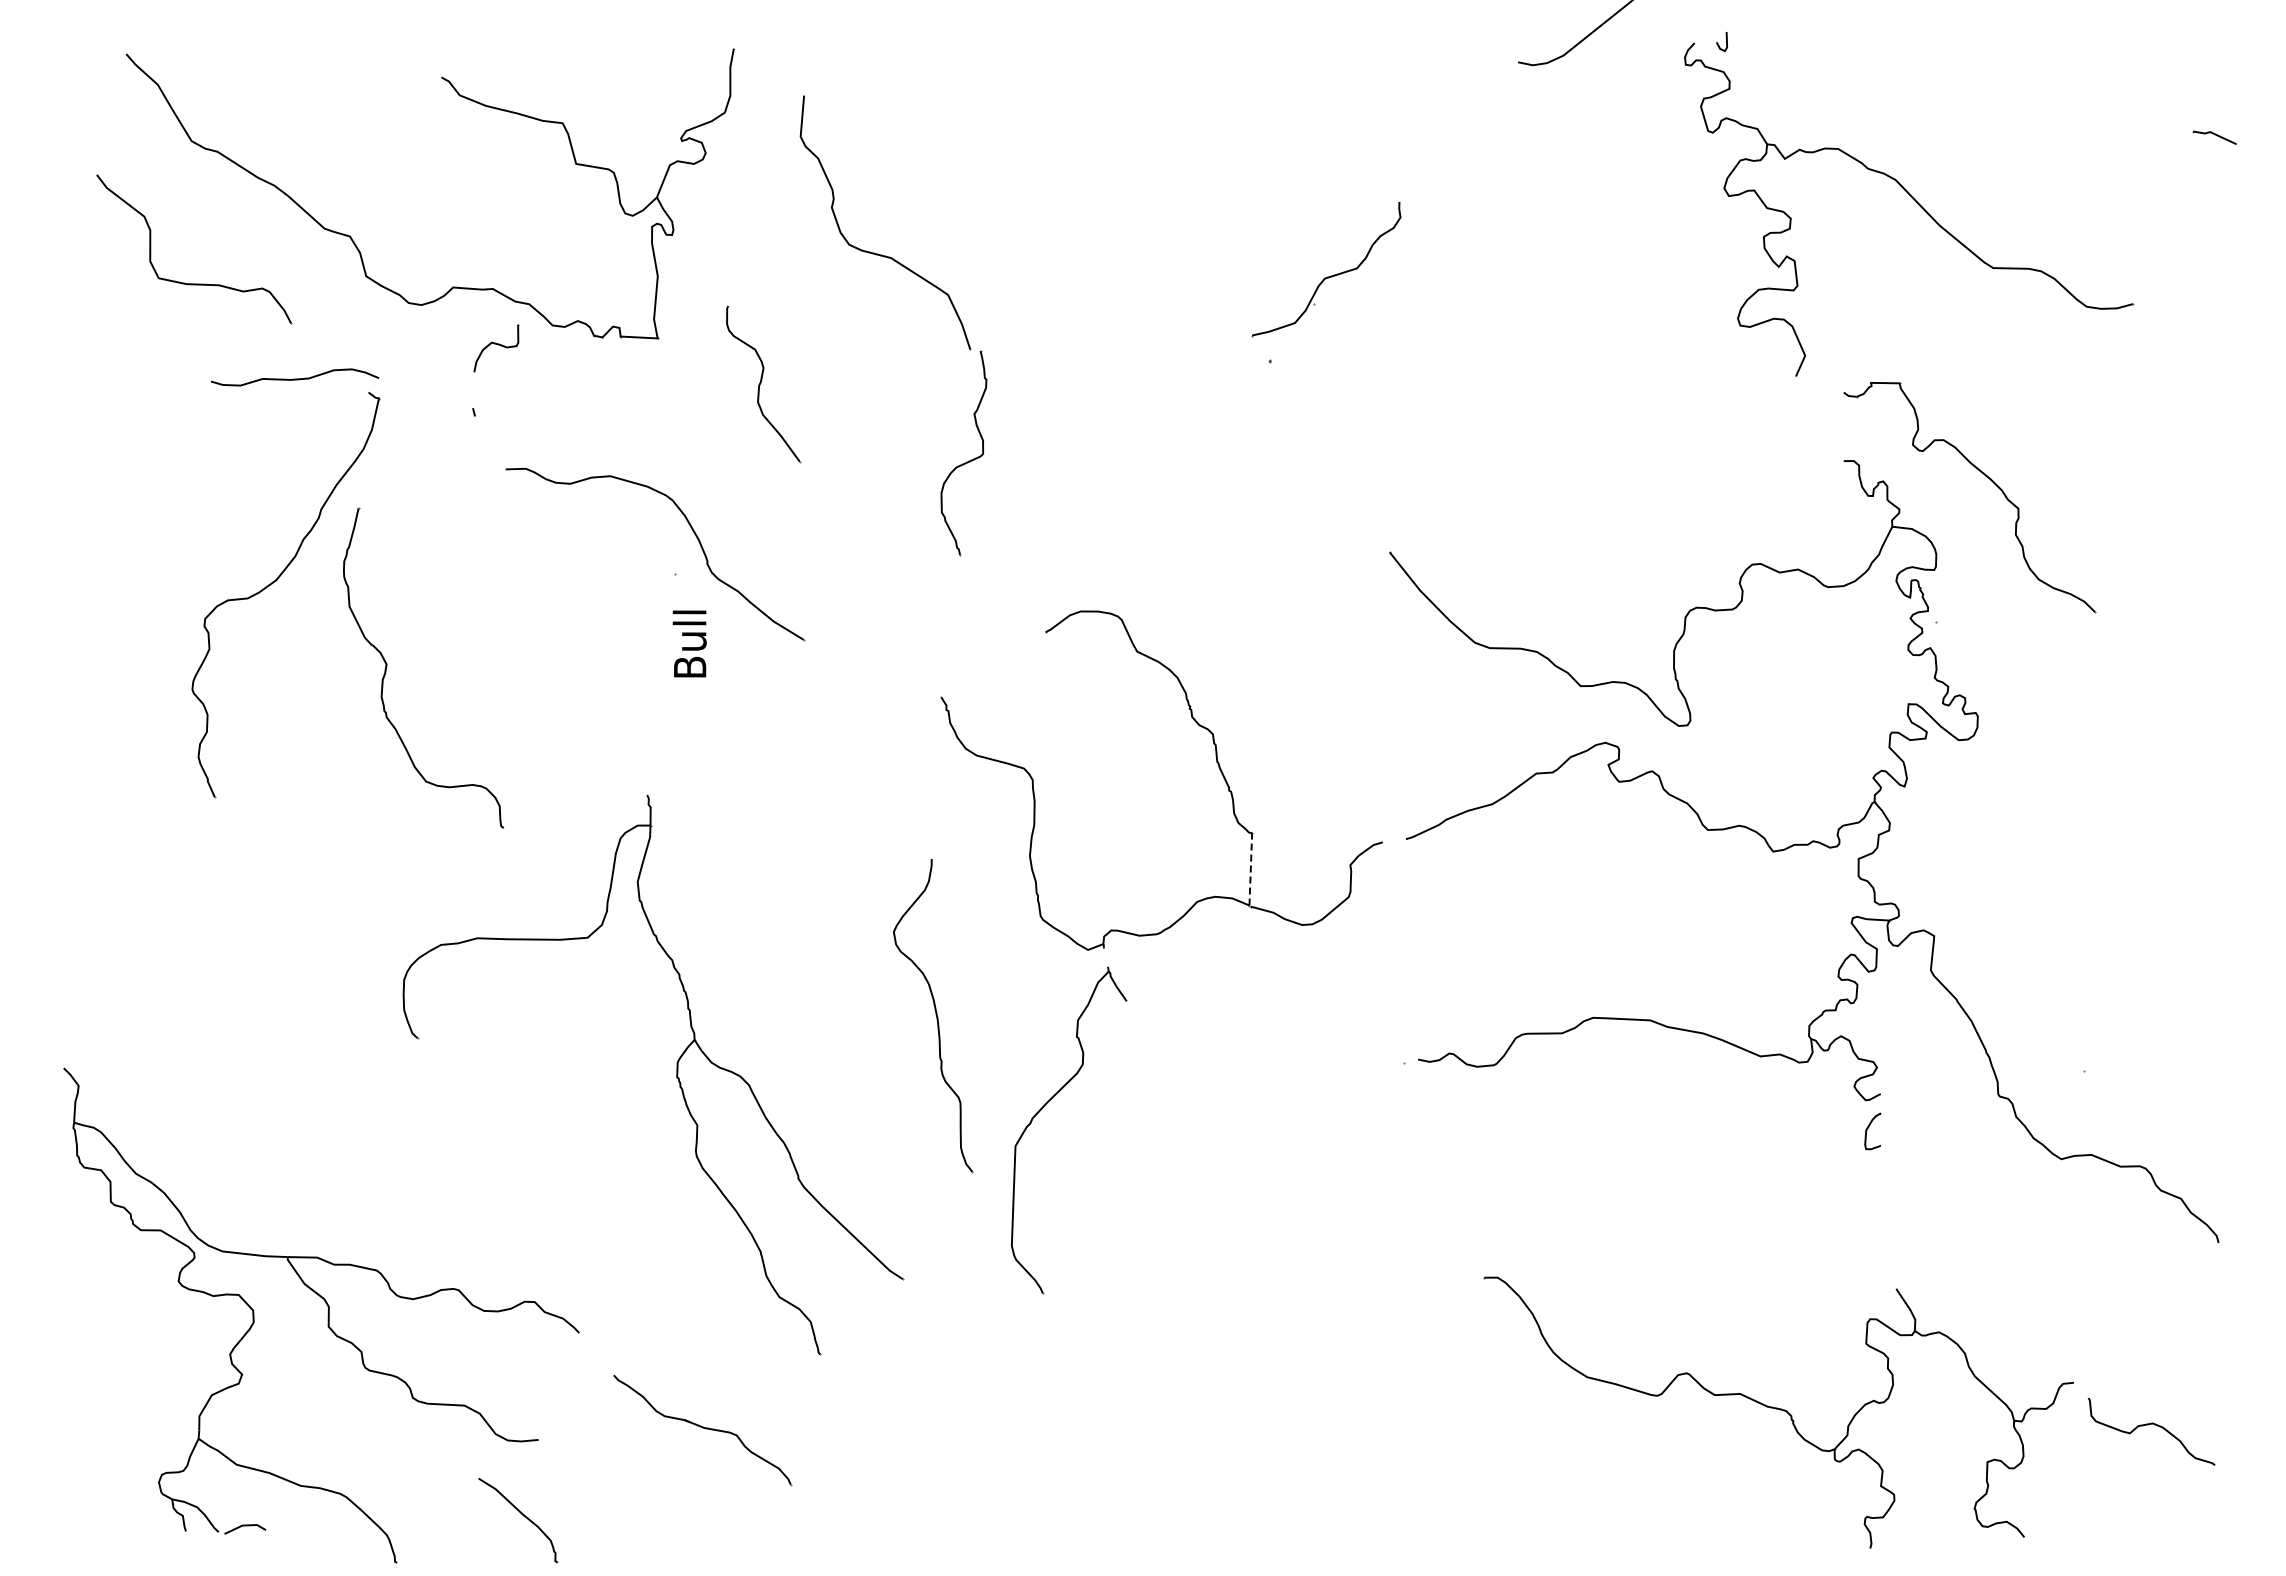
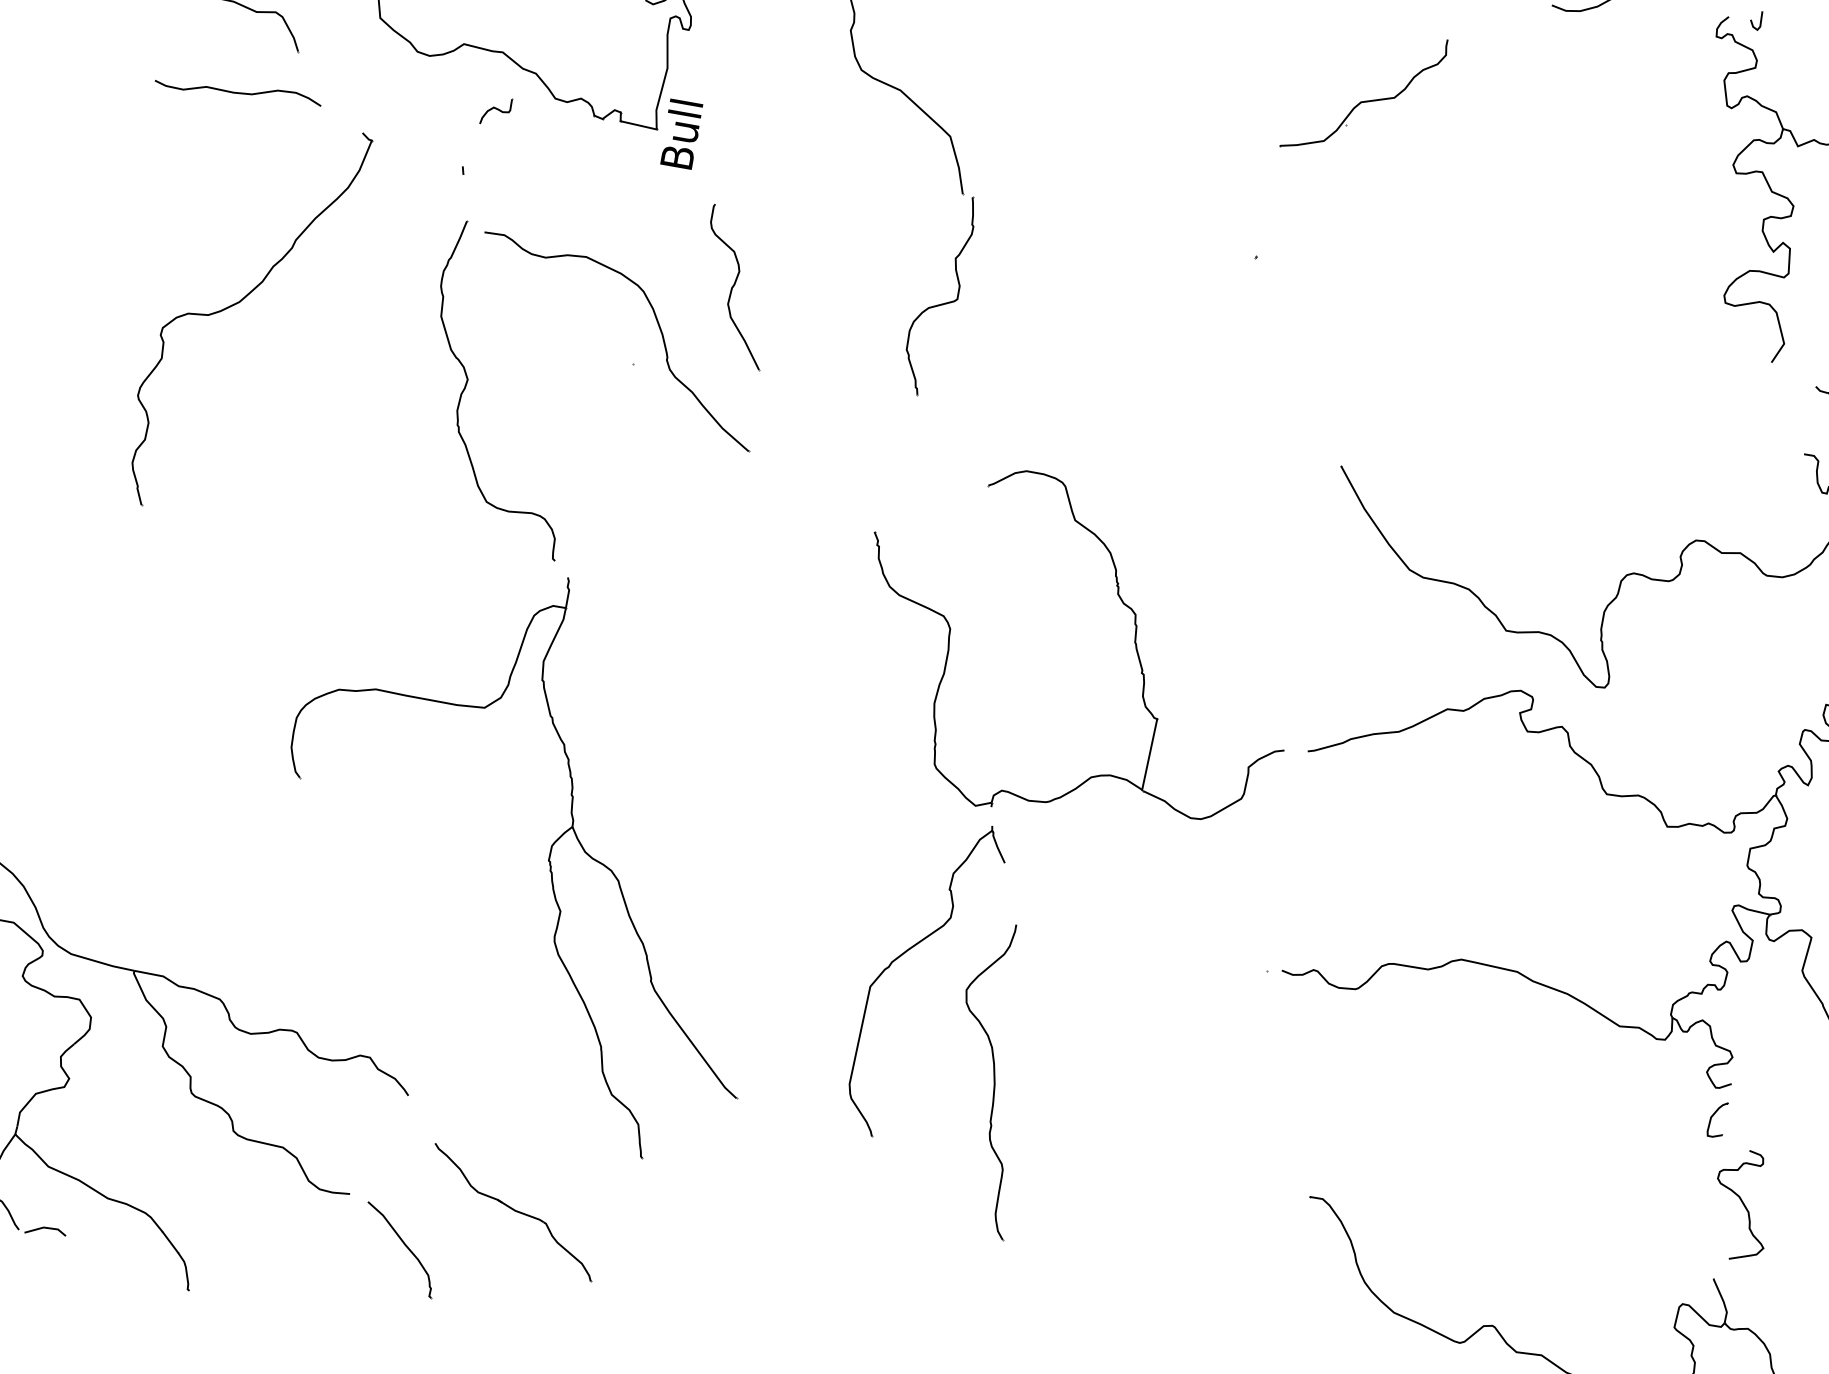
part: (1327, 276) -> (1364, 100), moved
part: (496, 348) -> (496, 111), size x0.62
curve: (295, 378) -> (238, 92), moved
part: (763, 384) -> (736, 287), moved
text: (689, 643) -> (681, 133), moved
part: (387, 666) -> (468, 381), moved
line: (1250, 868) -> (1149, 753), dashed -> solid
part: (933, 1016) -> (991, 1080), moved
curve: (1912, 1210) -> (1742, 1204), added
part: (522, 1515) -> (404, 1245), moved

